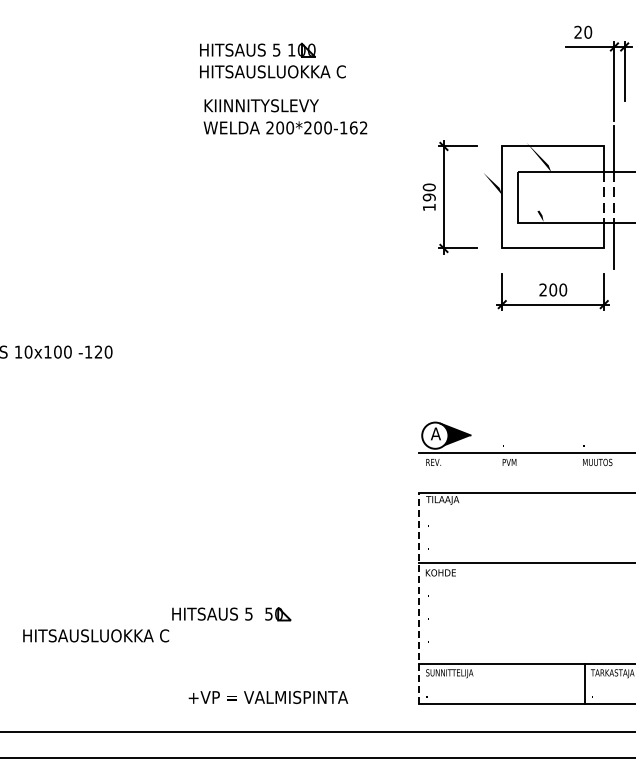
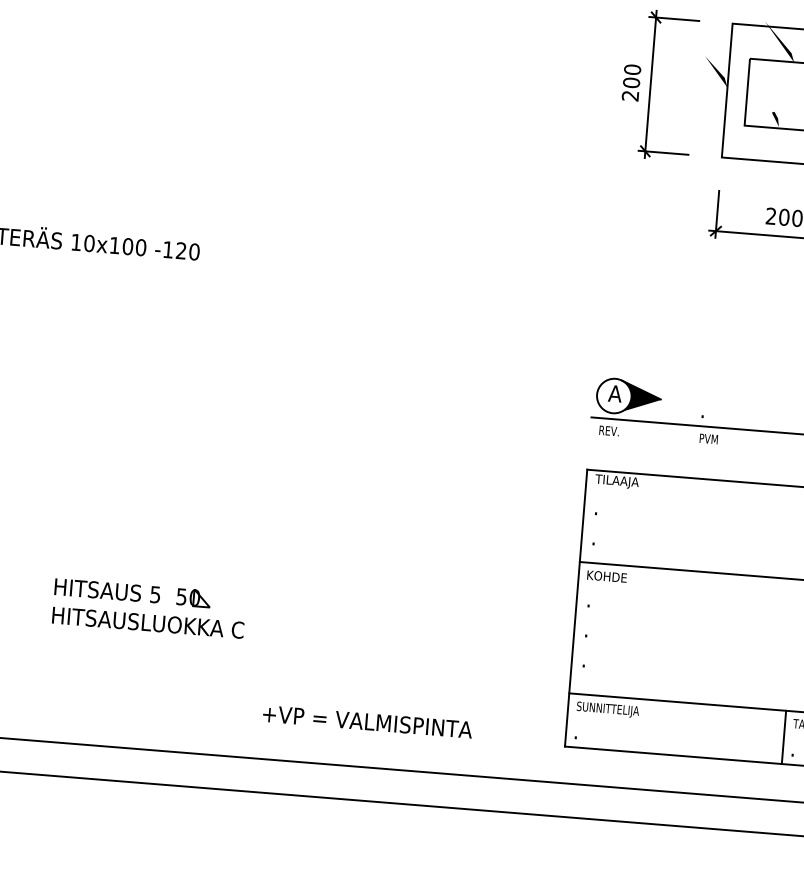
text: (428, 202) -> (629, 89), 190 -> 200
line: (419, 598) -> (576, 607), dashed -> solid
part: (231, 614) -> (132, 593), moved

